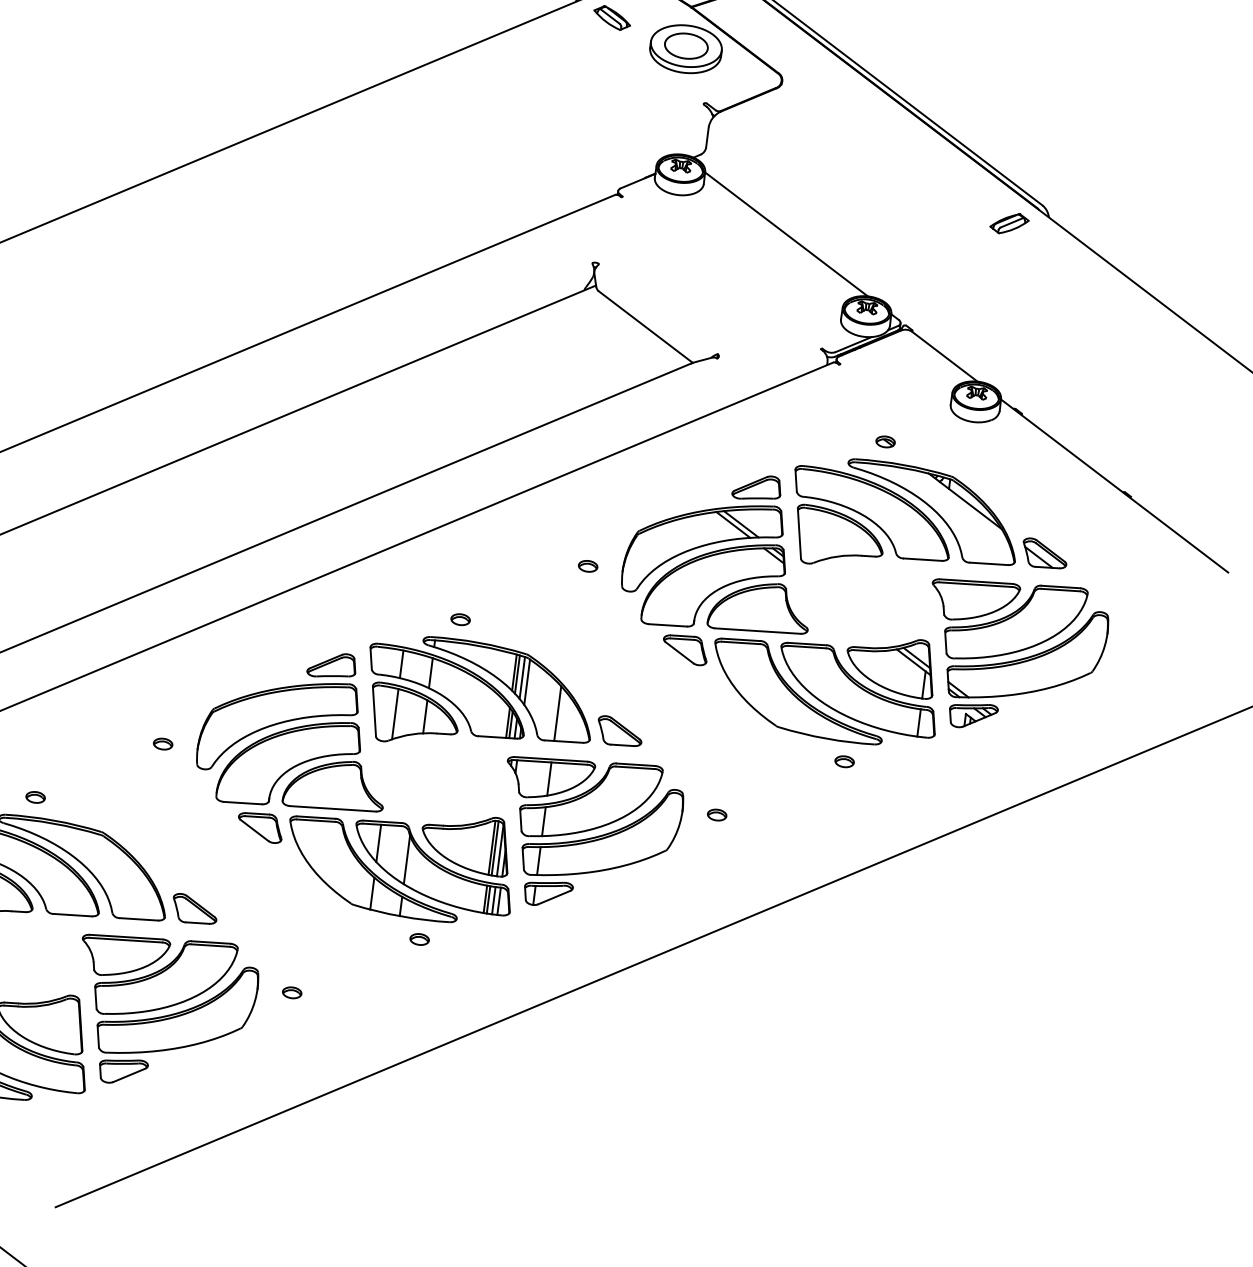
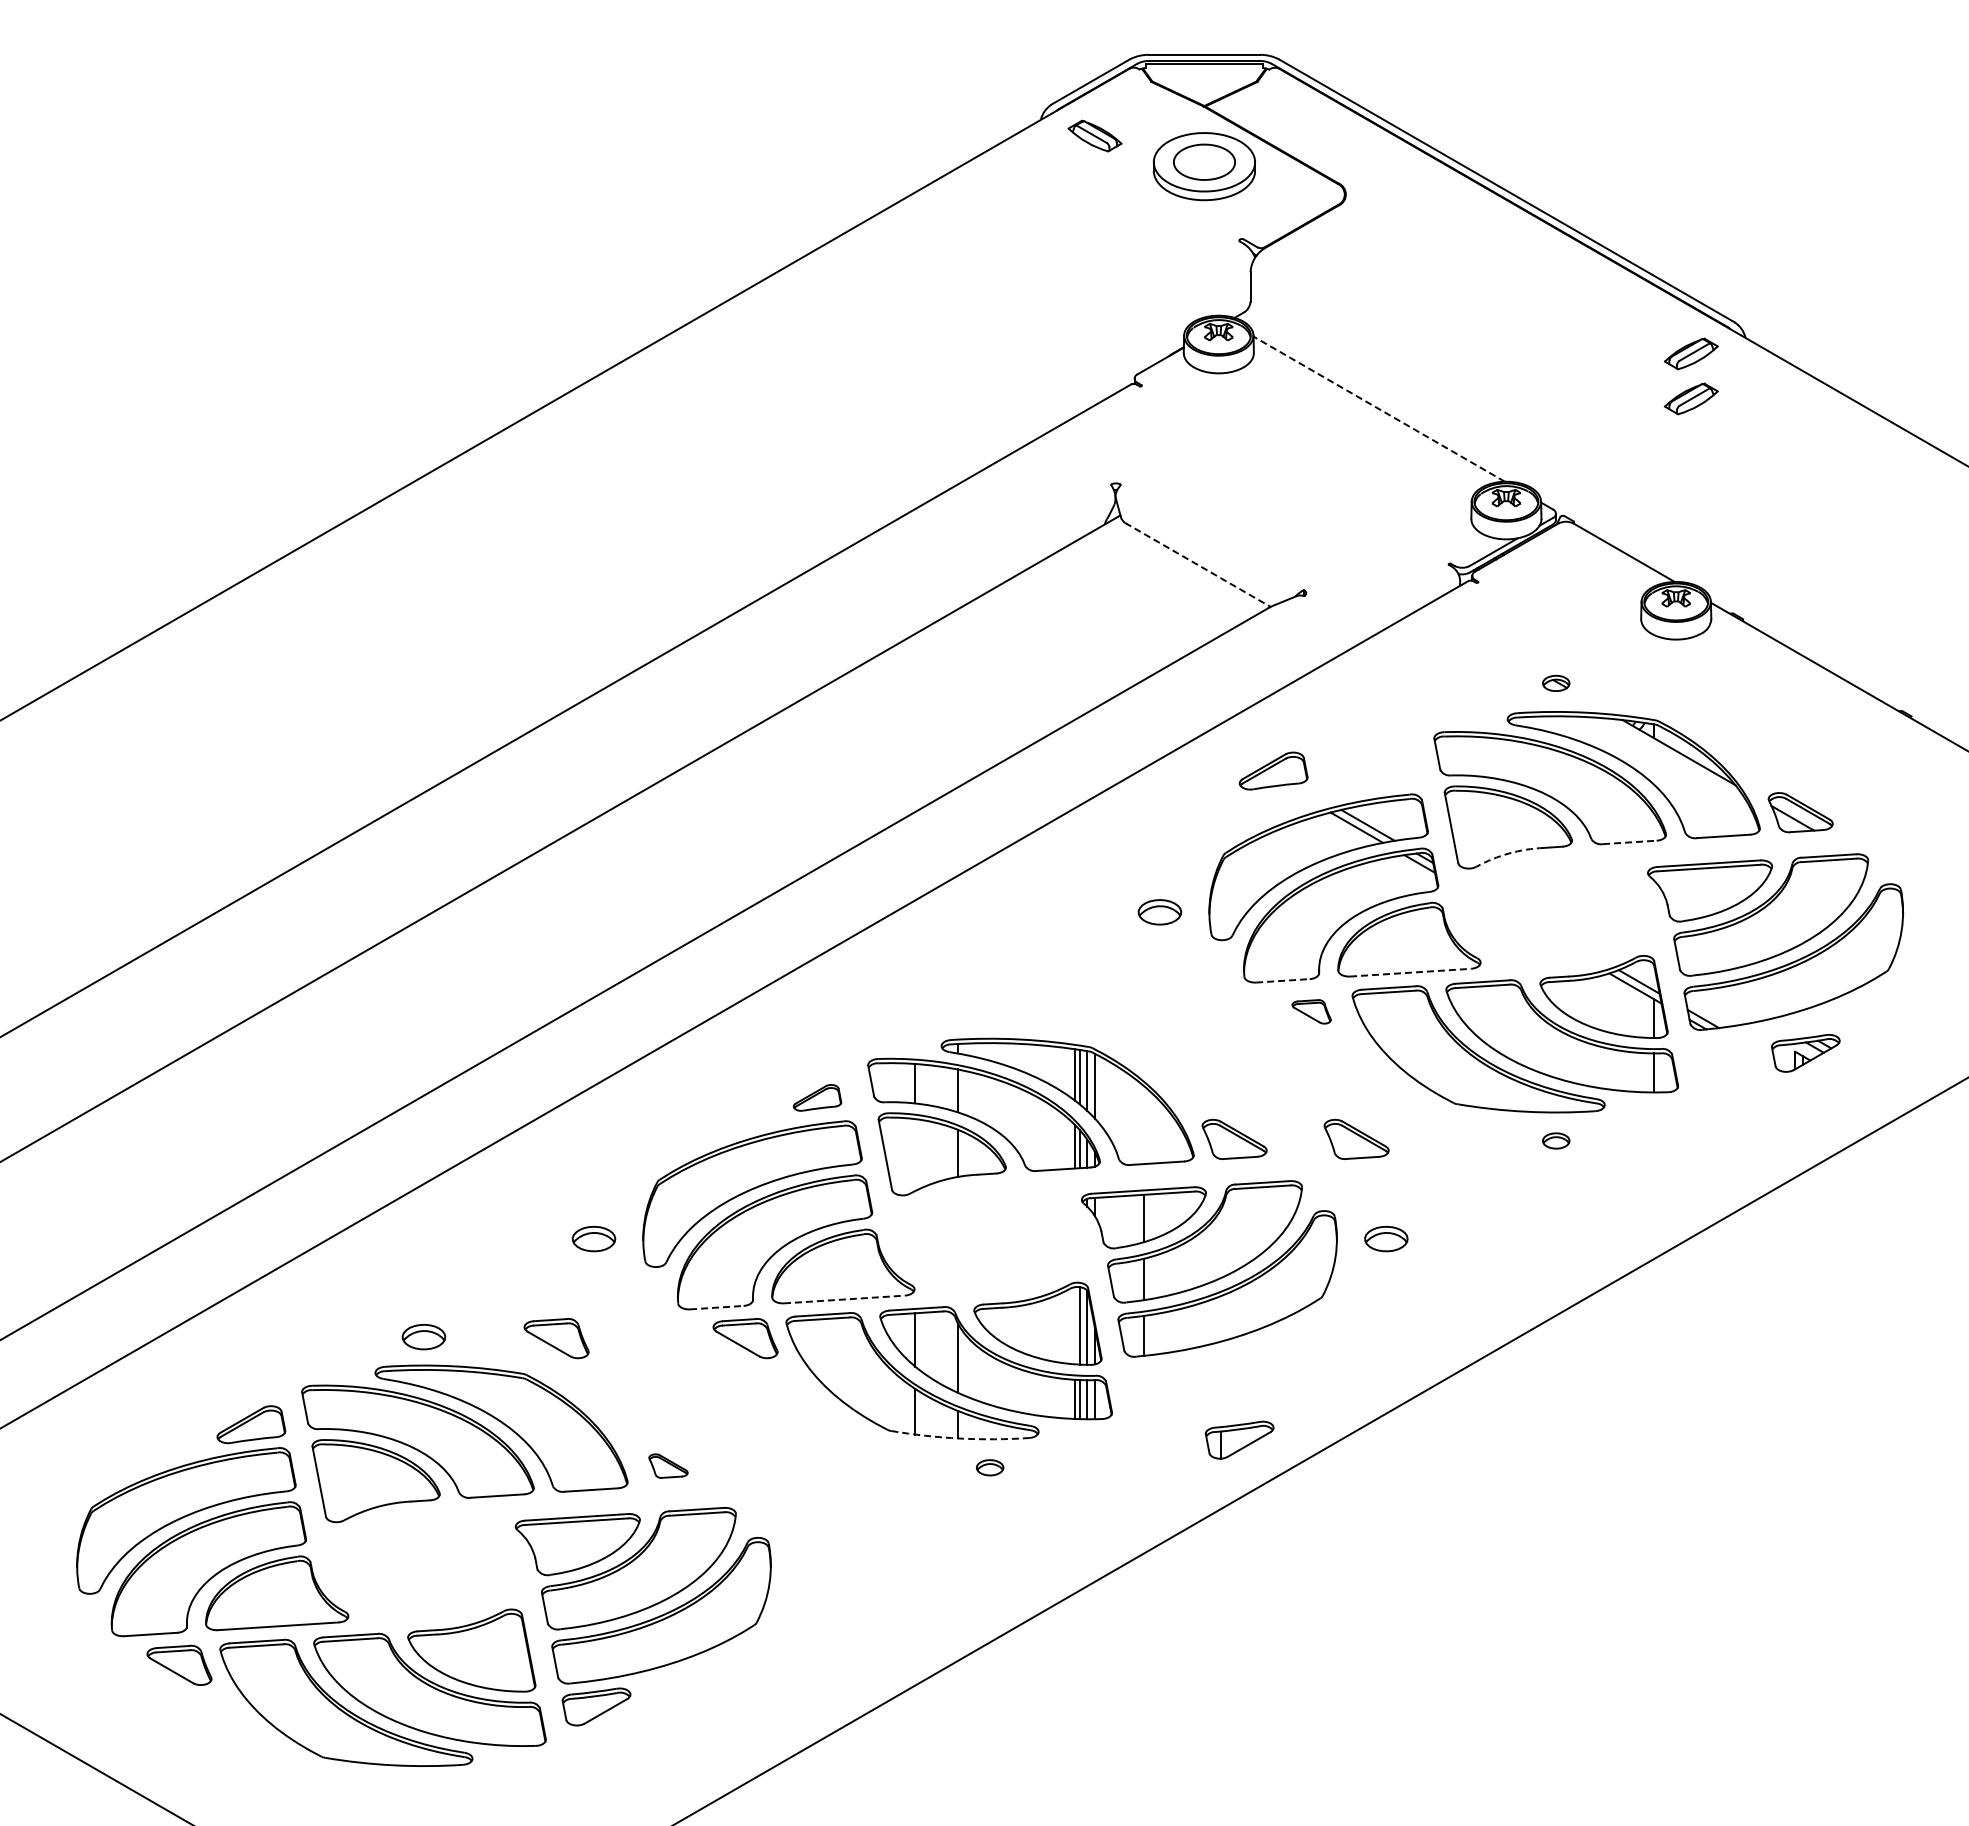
line: (785, 233) -> (1378, 408), solid -> dashed
part: (1004, 254) -> (1690, 398), added
line: (645, 326) -> (1197, 564), solid -> dashed
part: (757, 487) -> (1273, 770), moved
arc: (837, 556) -> (1509, 853), solid -> dashed
line: (922, 559) -> (1629, 842), solid -> dashed
part: (587, 565) -> (1159, 911), size x1.6
part: (460, 619) -> (990, 1009), removed
line: (667, 625) -> (1282, 980), solid -> dashed
line: (757, 630) -> (1410, 972), solid -> dashed
part: (685, 649) -> (1311, 1011), size x0.6
part: (332, 665) -> (817, 1097), size x0.7
line: (395, 713) -> (915, 1154), removed
line: (557, 713) -> (1143, 1124), removed
part: (972, 716) -> (1805, 1053), moved
part: (705, 742) -> (1356, 1138), added
part: (162, 743) -> (593, 1238), size x1.6
part: (35, 797) -> (423, 1336), size x1.6
line: (242, 802) -> (716, 1307), solid -> dashed
line: (332, 808) -> (844, 1299), solid -> dashed
part: (128, 810) -> (556, 1338), added
part: (717, 814) -> (1386, 1238), size x1.6
line: (492, 847) -> (1075, 1325), removed
part: (548, 893) -> (1239, 1439), moved
part: (195, 909) -> (668, 1465), size x0.6
arc: (401, 916) -> (960, 1438), solid -> dashed
part: (292, 992) -> (820, 1565), removed

